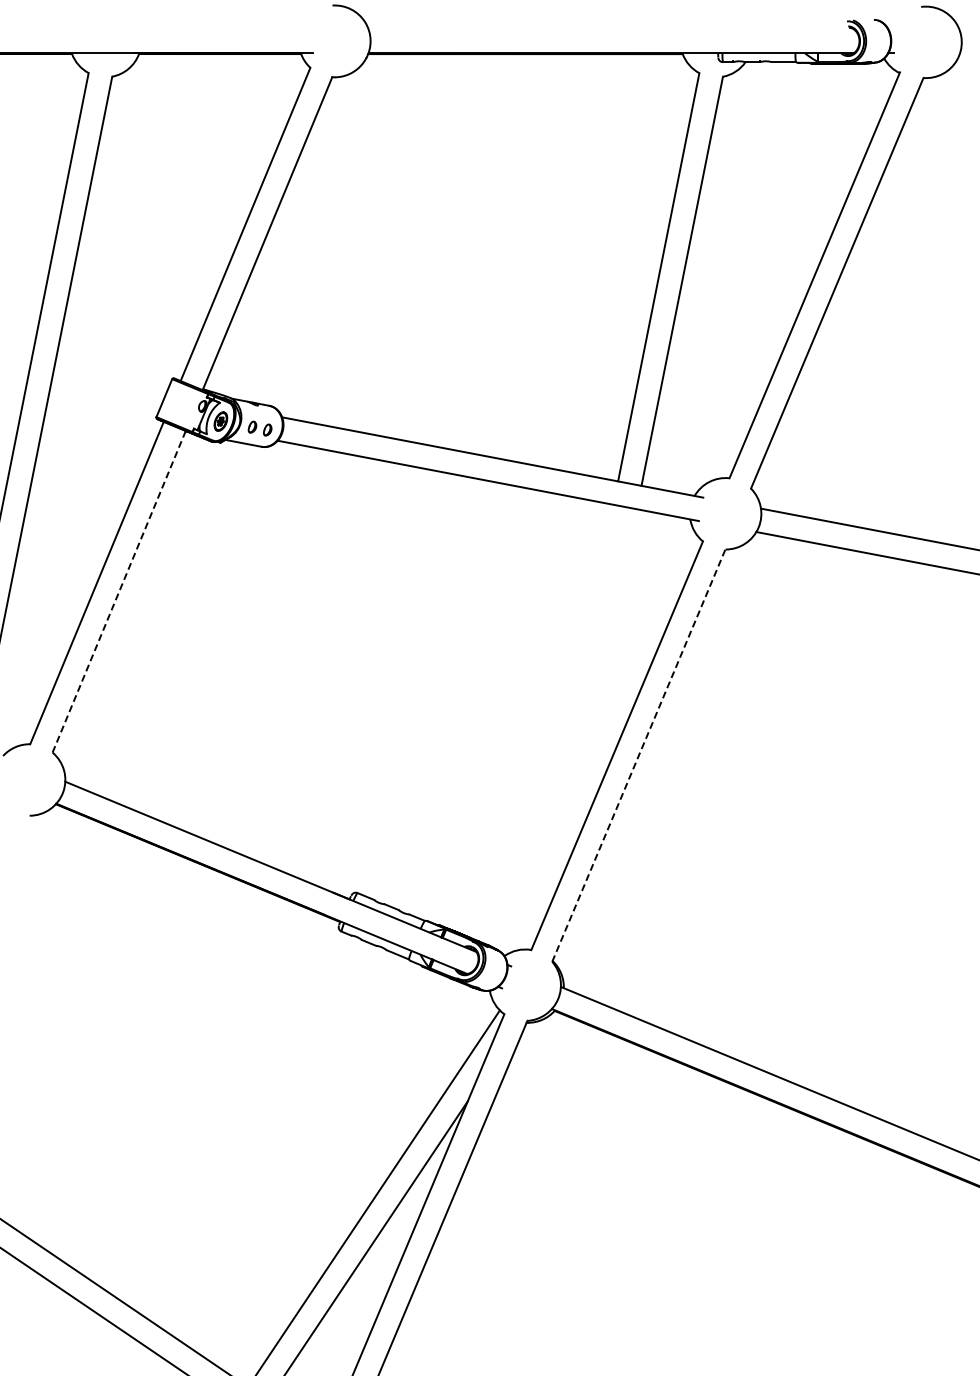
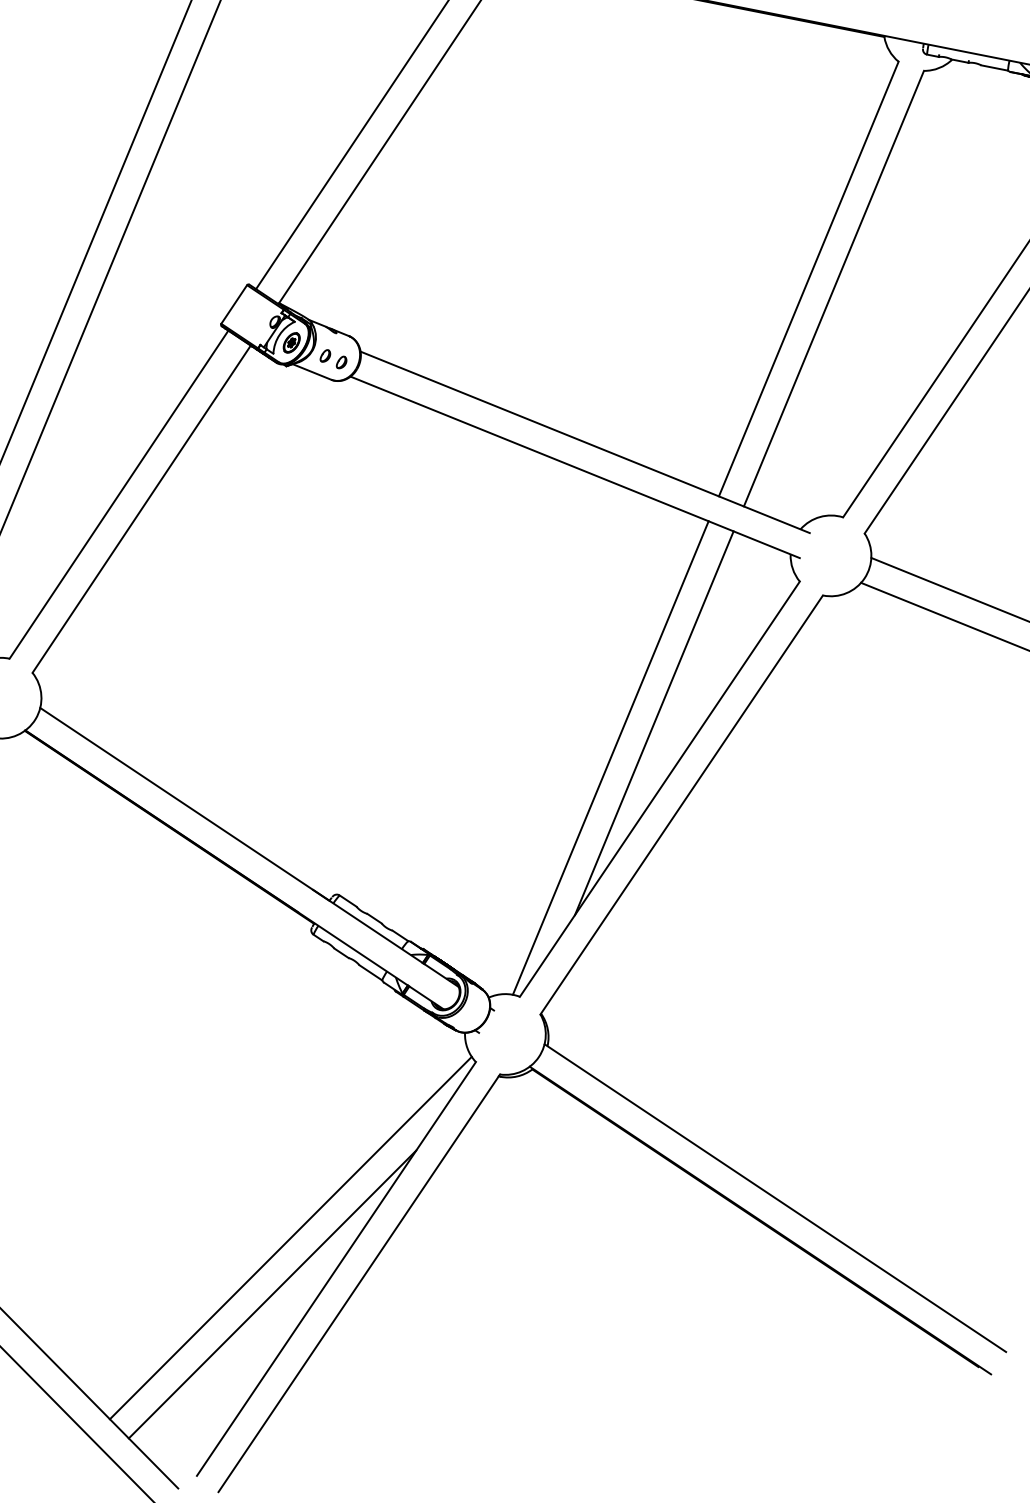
line: (119, 591) -> (142, 508), dashed -> solid
line: (600, 689) -> (653, 723), added
line: (568, 726) -> (610, 757), added
line: (638, 755) -> (681, 804), dashed -> solid

